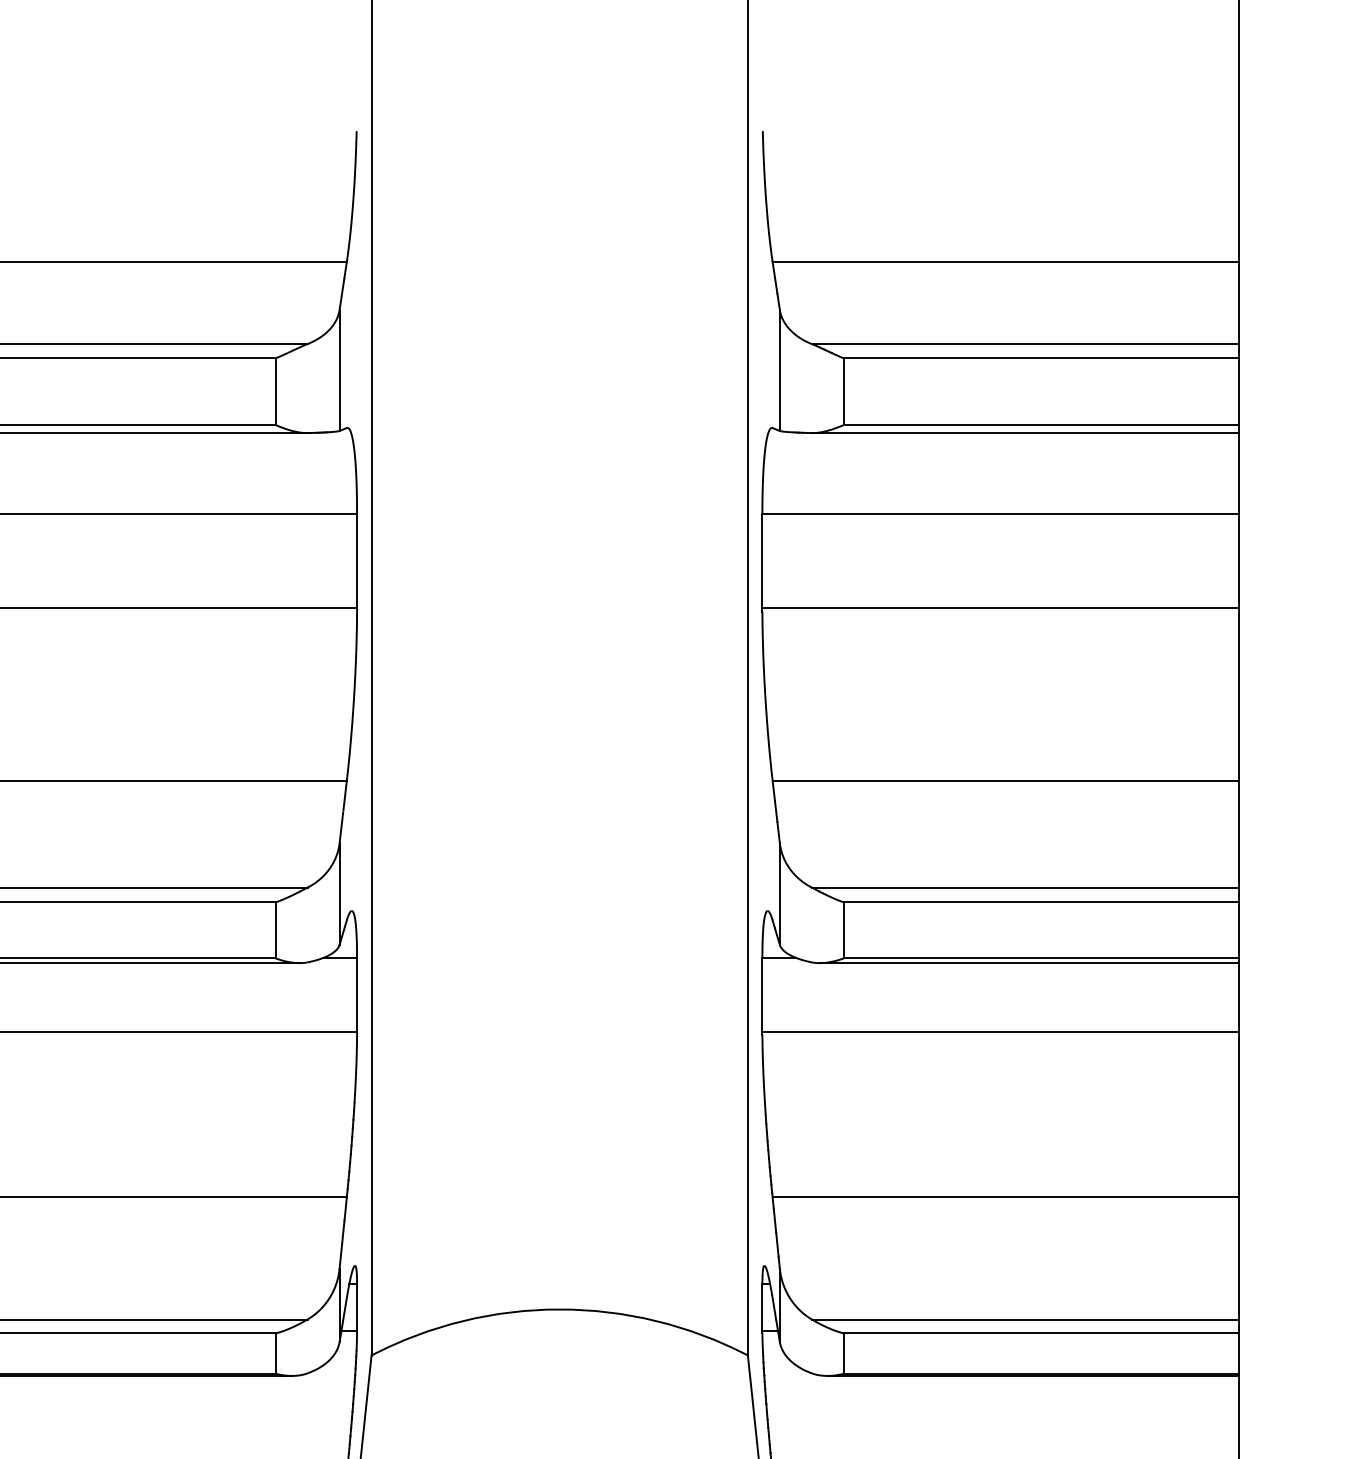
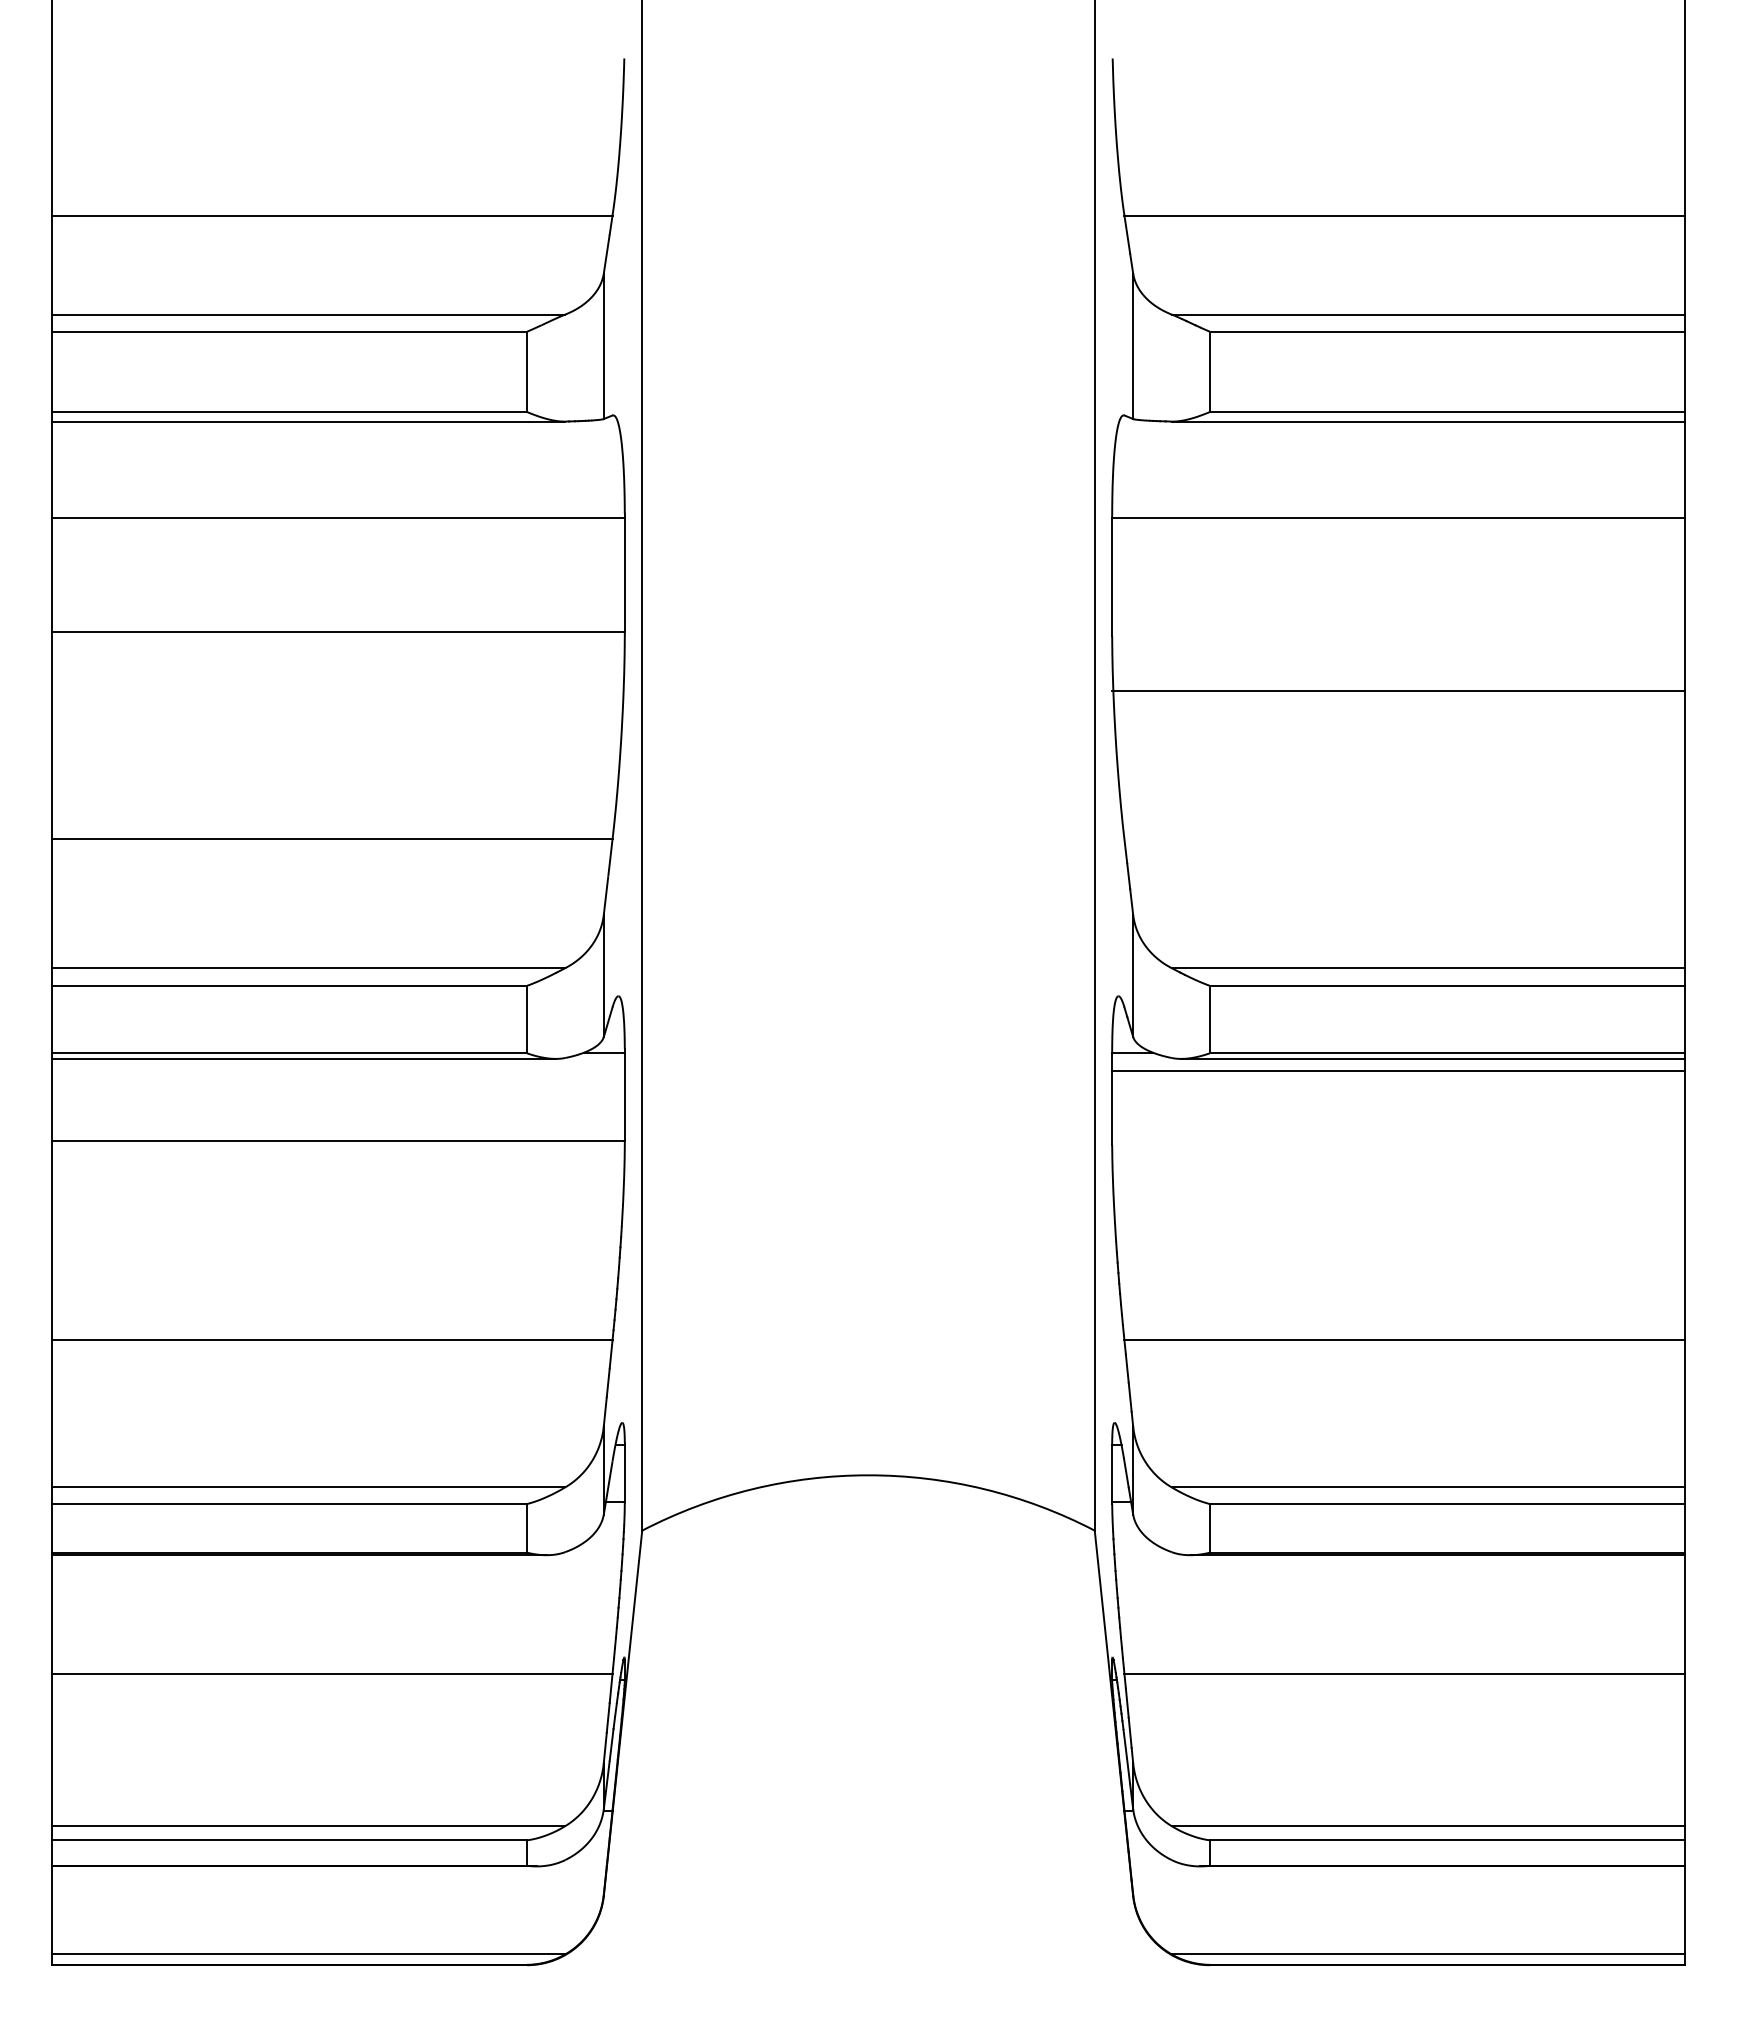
line: (1000, 607) -> (1398, 690), moved
line: (1005, 780) -> (1404, 839), removed
line: (1000, 1031) -> (1398, 1071), moved

